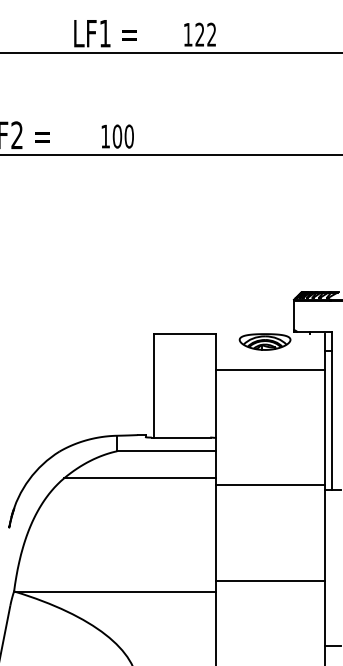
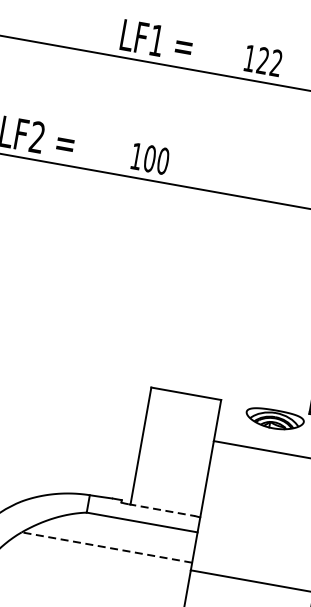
line: (181, 437) -> (161, 510), solid -> dashed
line: (140, 478) -> (107, 547), solid -> dashed

